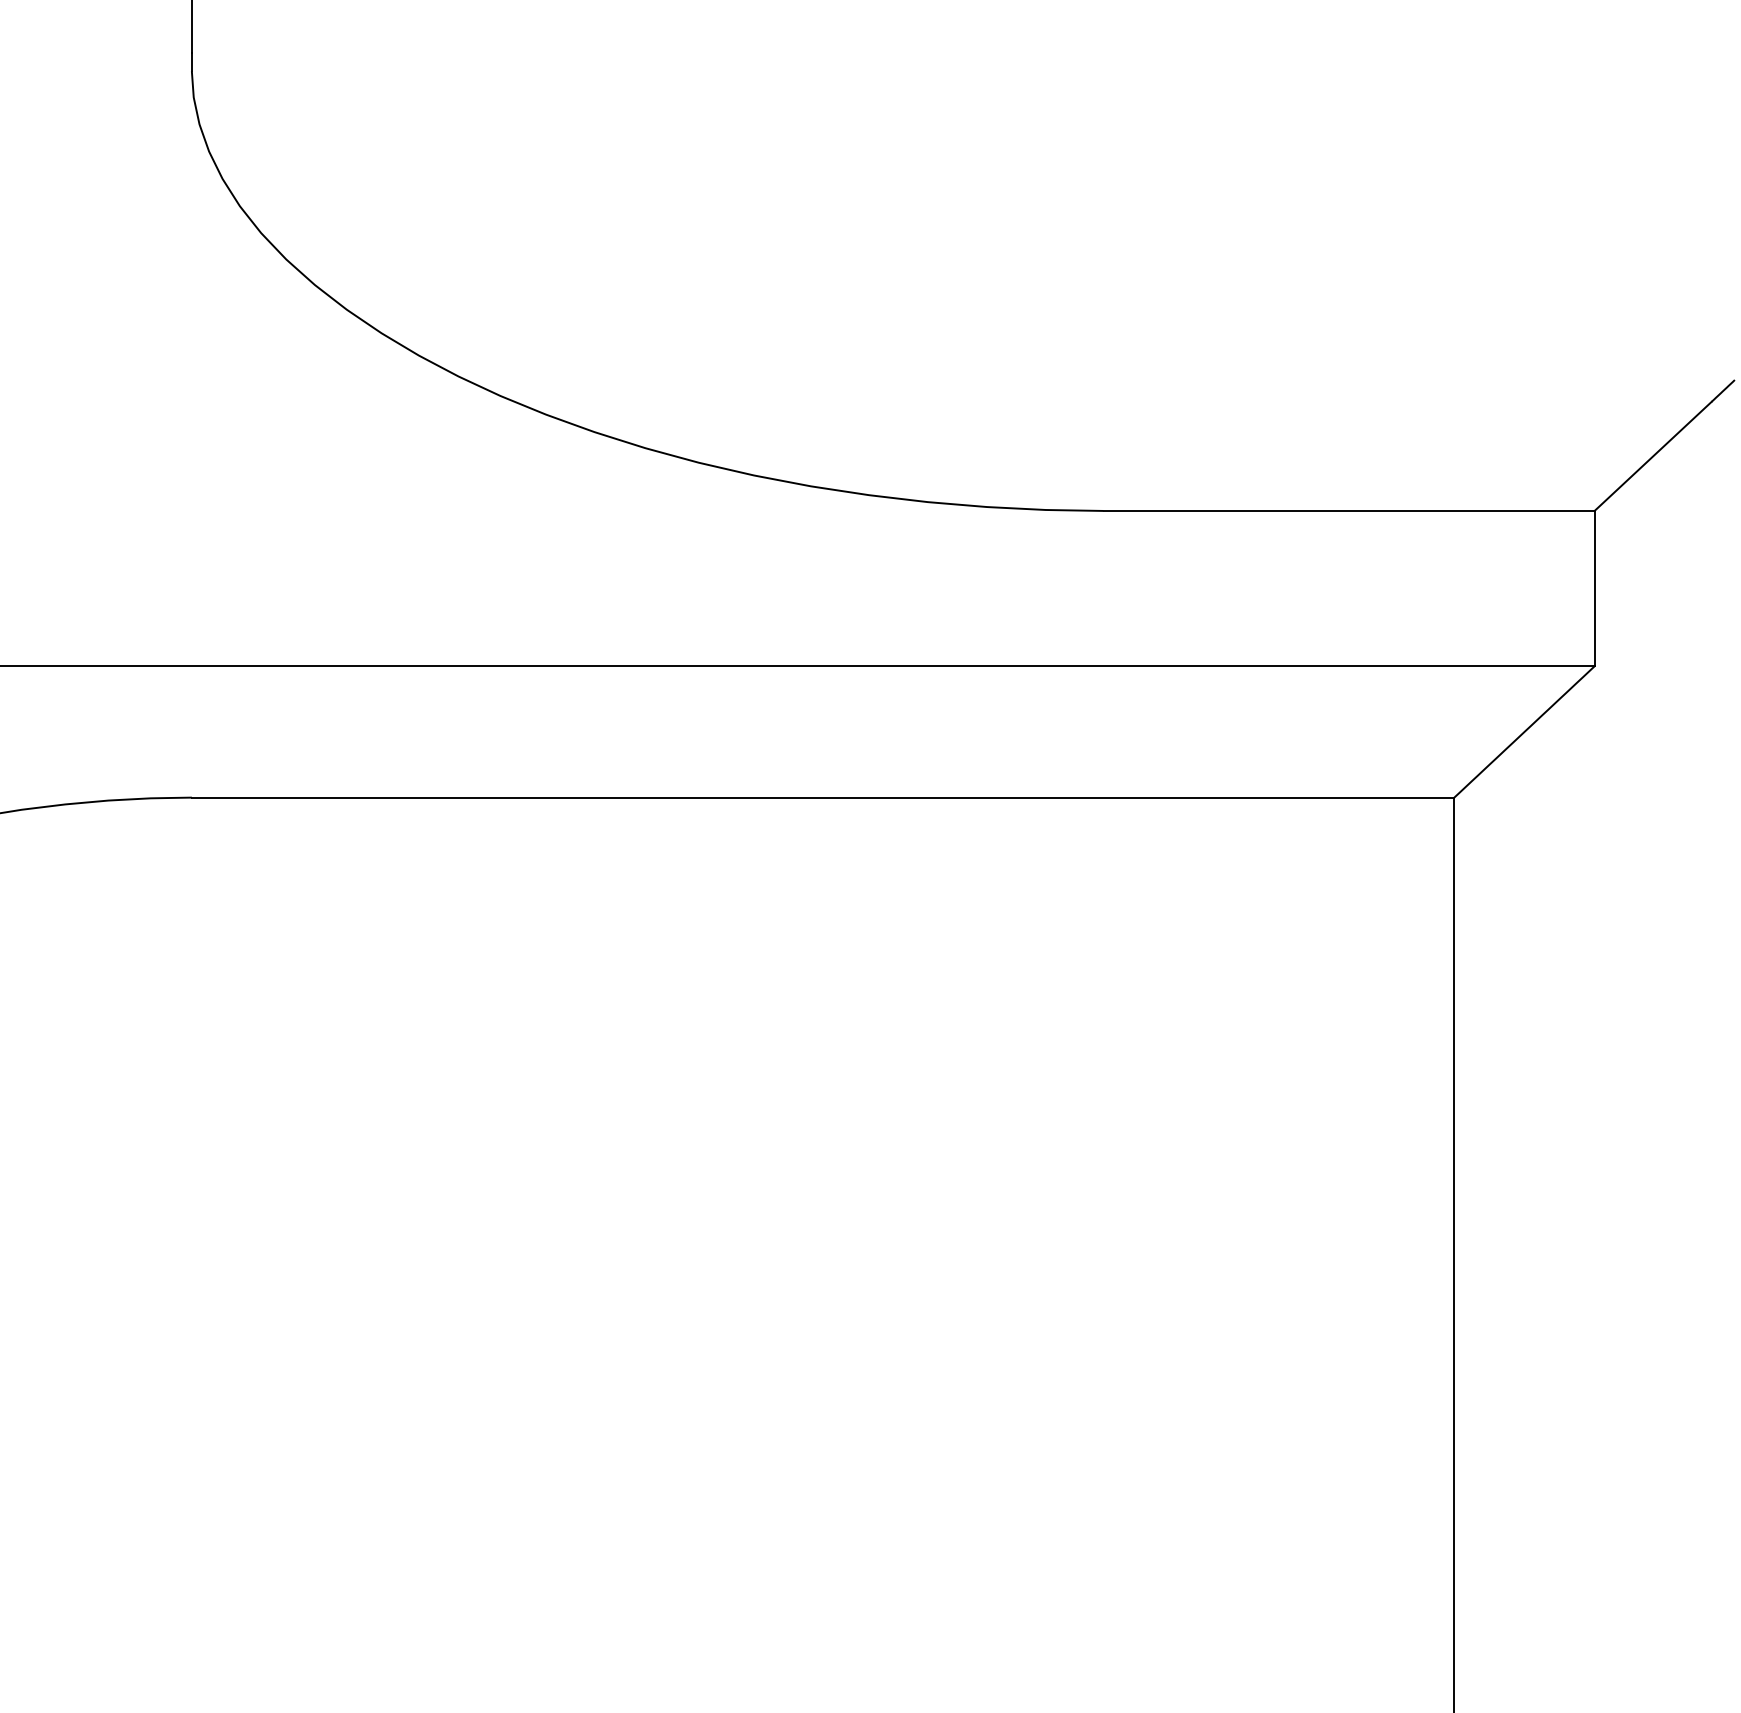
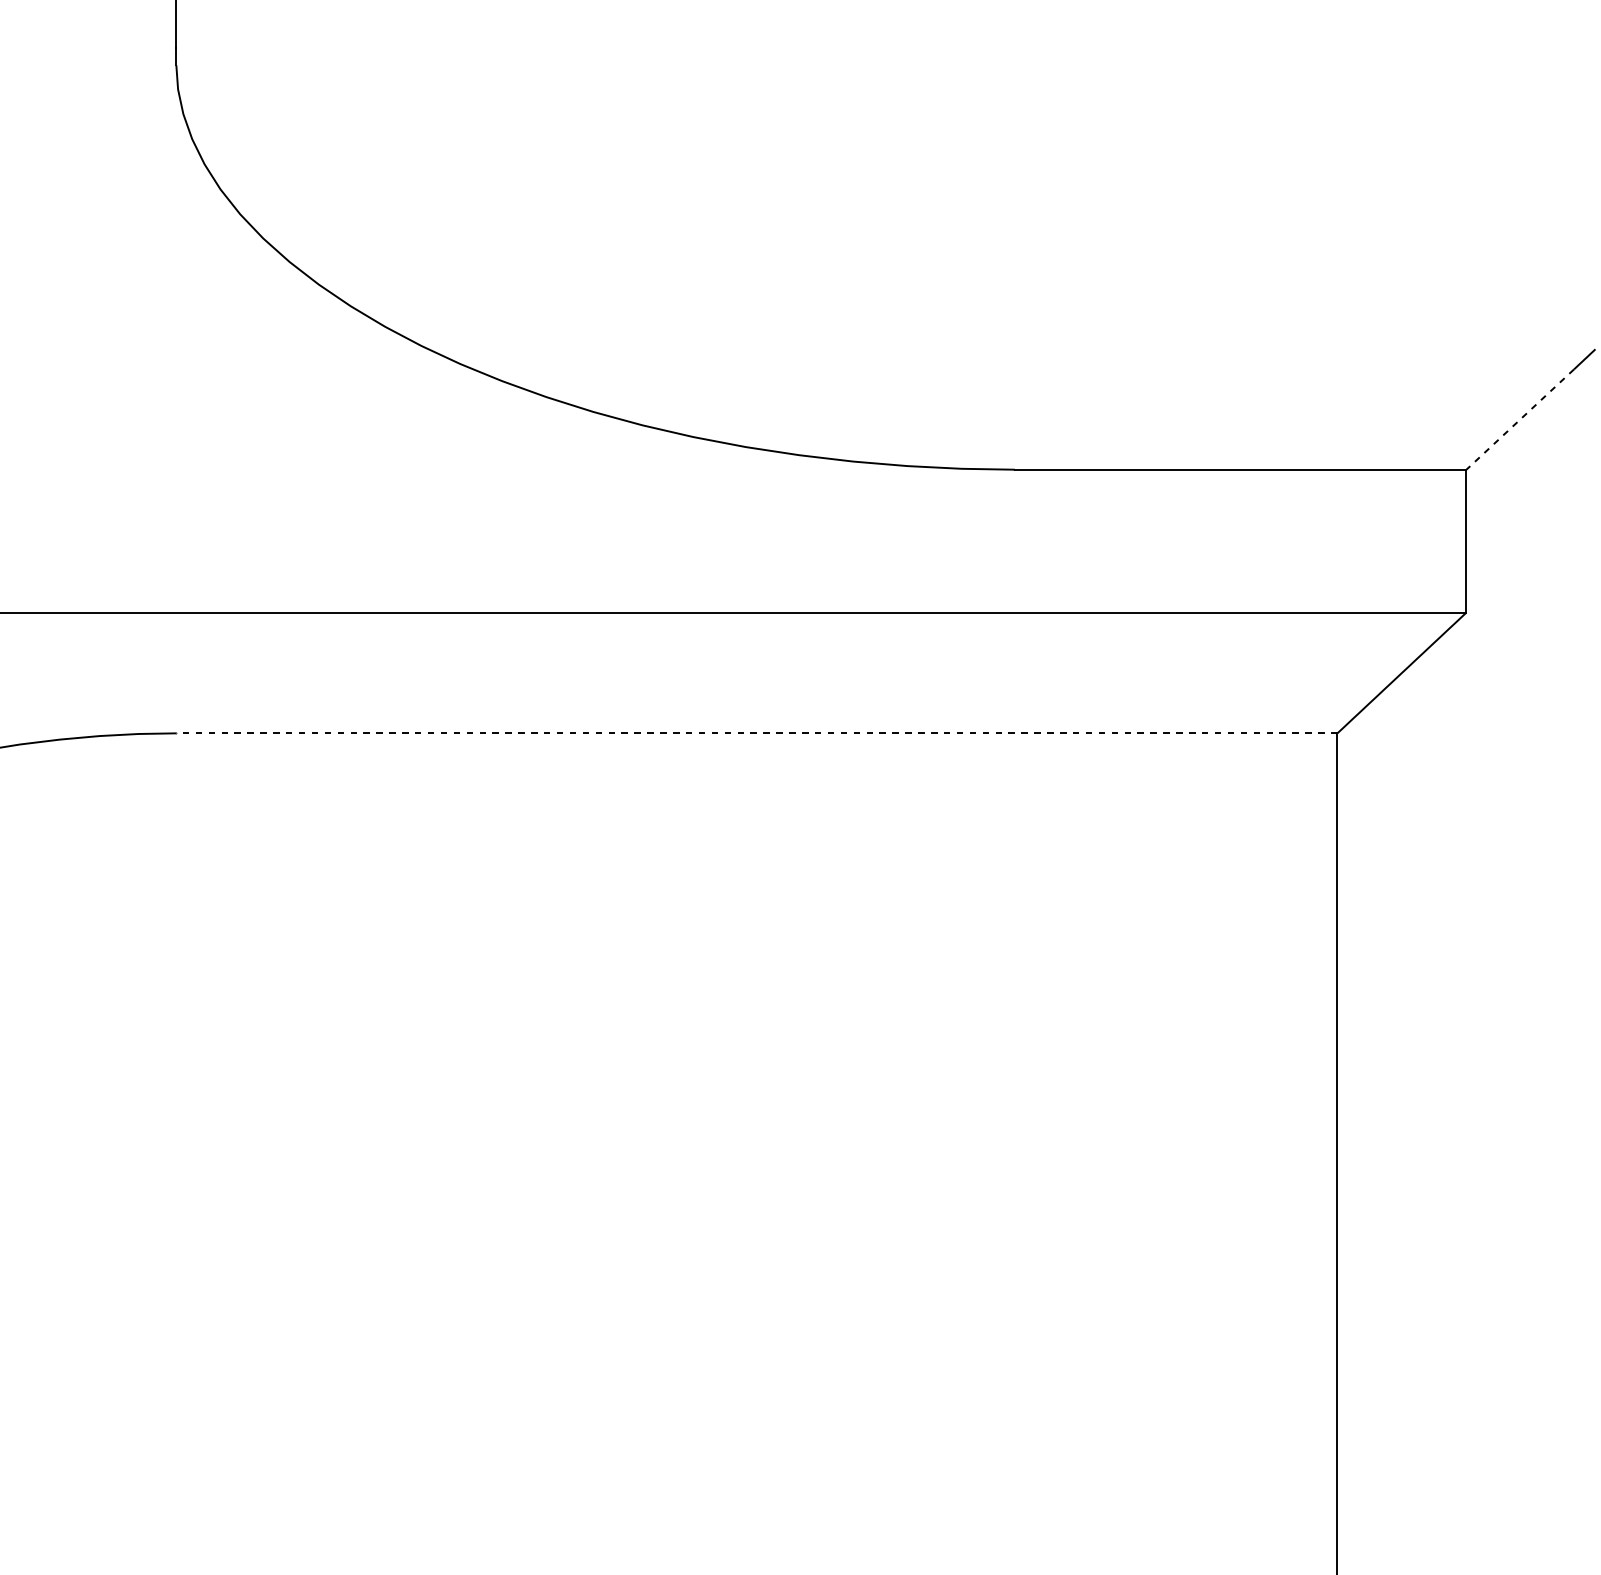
line: (1653, 456) -> (1520, 419), solid -> dashed
line: (822, 797) -> (756, 733), solid -> dashed

